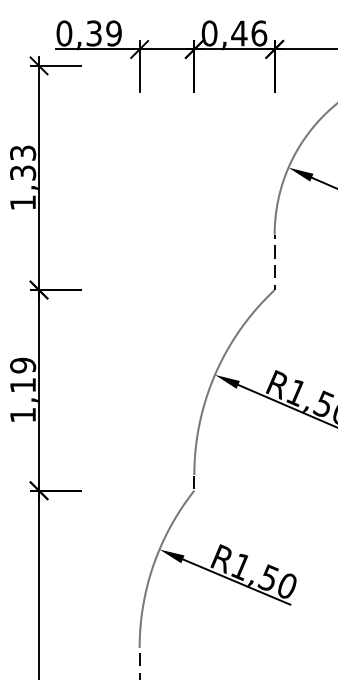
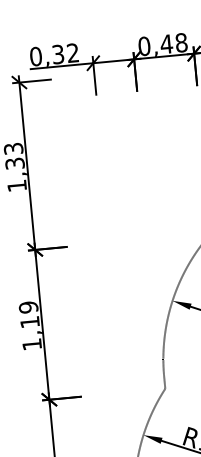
text: (113, 33) -> (72, 53), 0,39 -> 0,32
text: (259, 33) -> (181, 42), 0,46 -> 0,48

